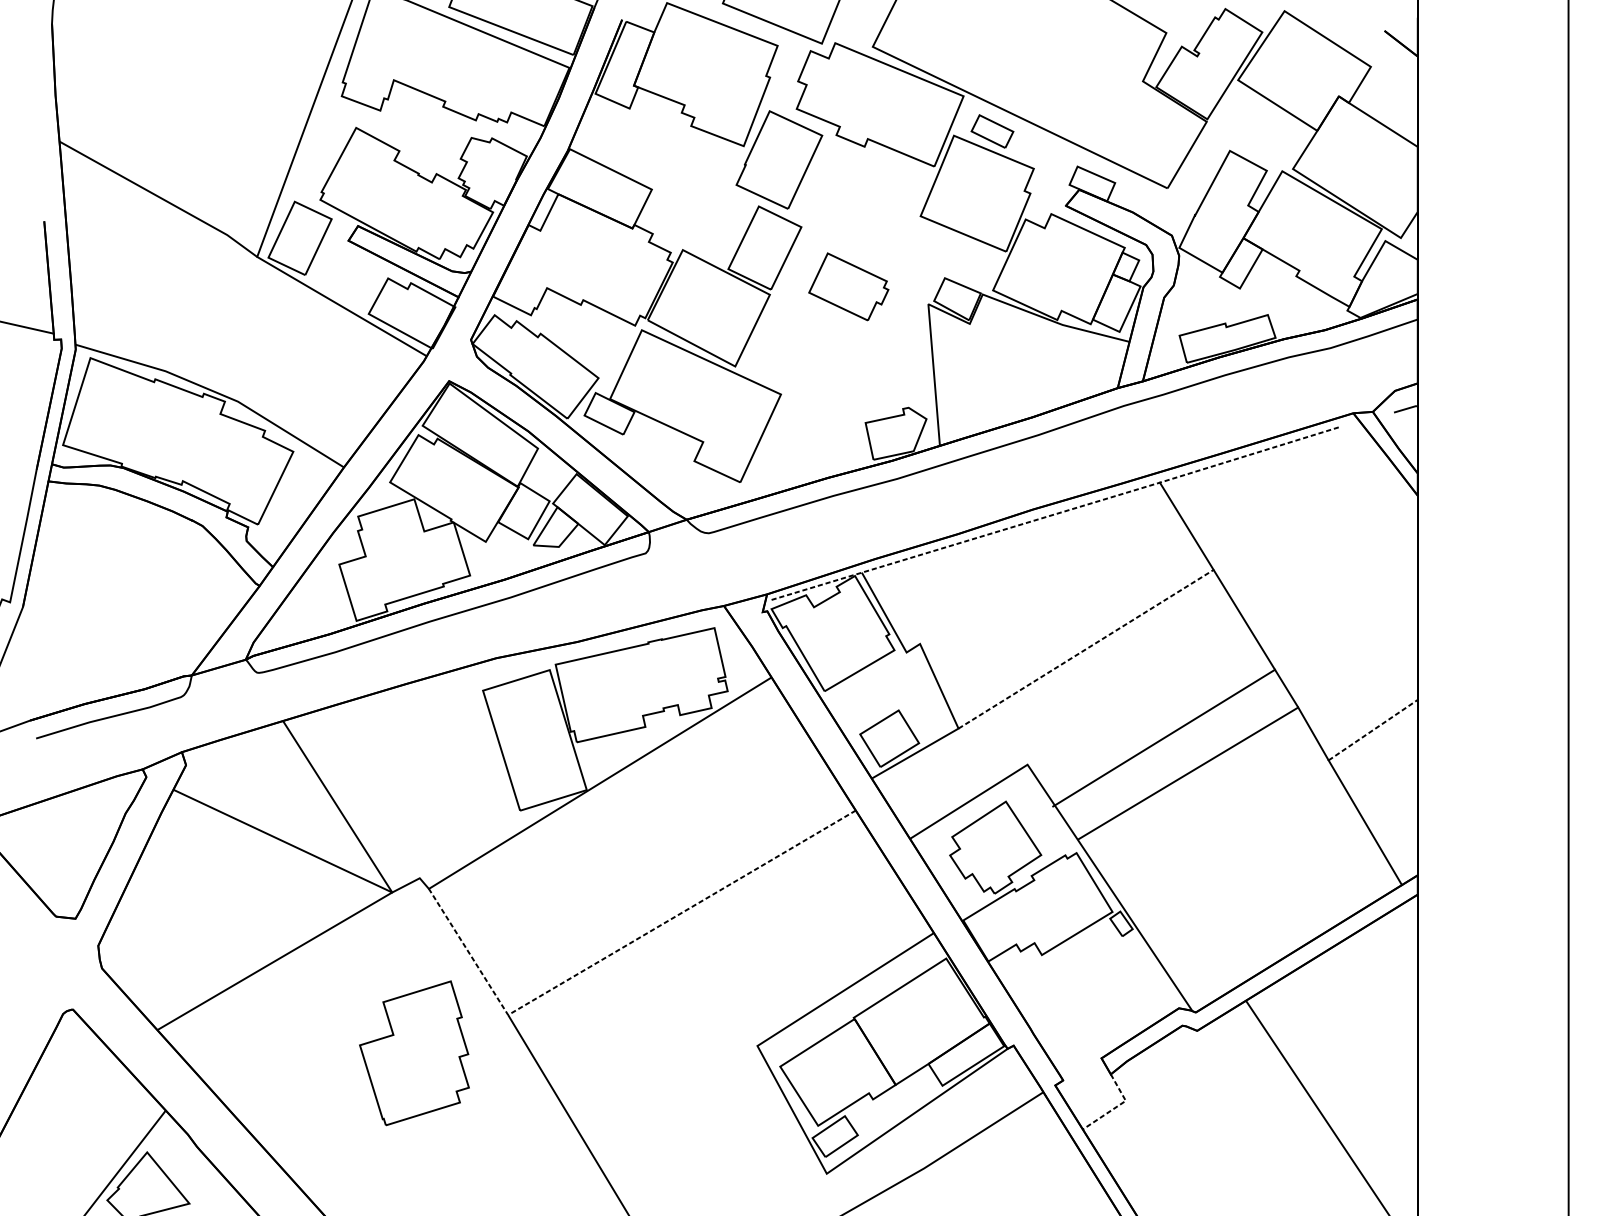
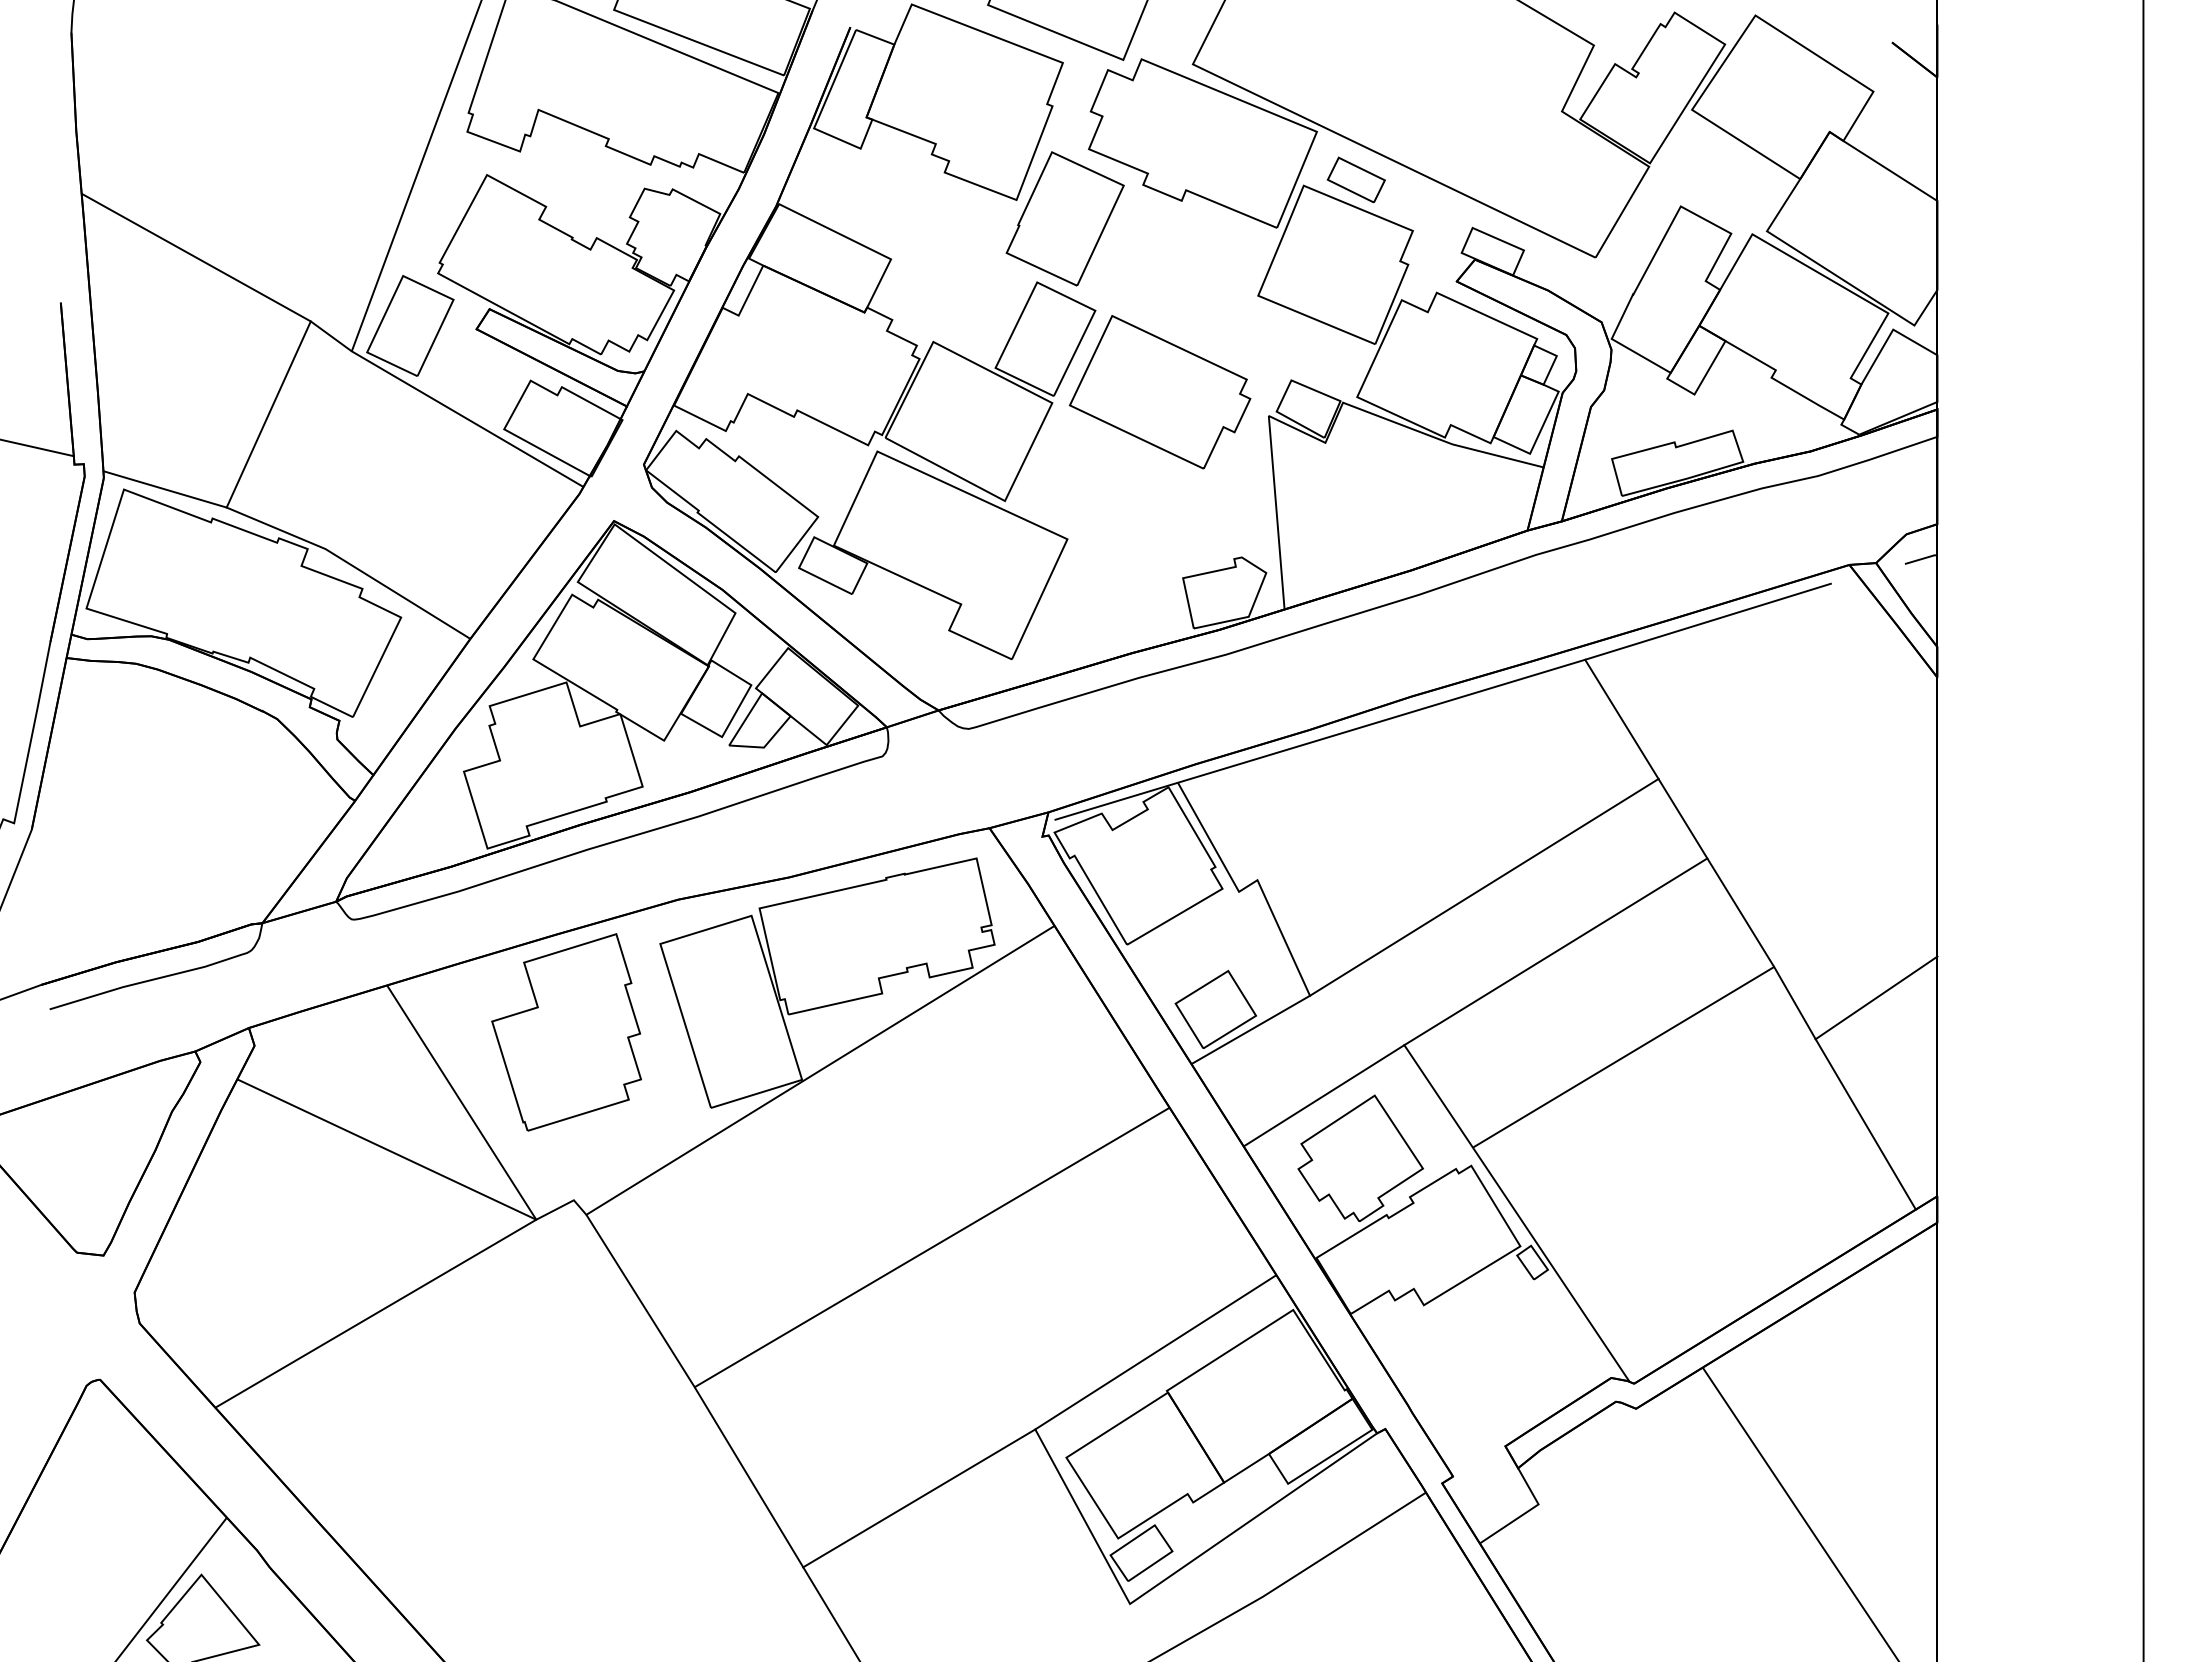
part: (848, 287) -> (1159, 392), size x1.67
line: (196, 303) -> (268, 414), added
line: (1056, 513) -> (1444, 702), dashed -> solid
line: (1086, 649) -> (1484, 887), dashed -> solid
line: (1373, 729) -> (1876, 997), dashed -> solid
line: (1163, 737) -> (1555, 951), moved
line: (617, 950) -> (843, 1299), dashed -> solid
part: (414, 1053) -> (566, 1032), moved
line: (672, 1096) -> (919, 1498), added
line: (1117, 1106) -> (1527, 1512), dashed -> solid

